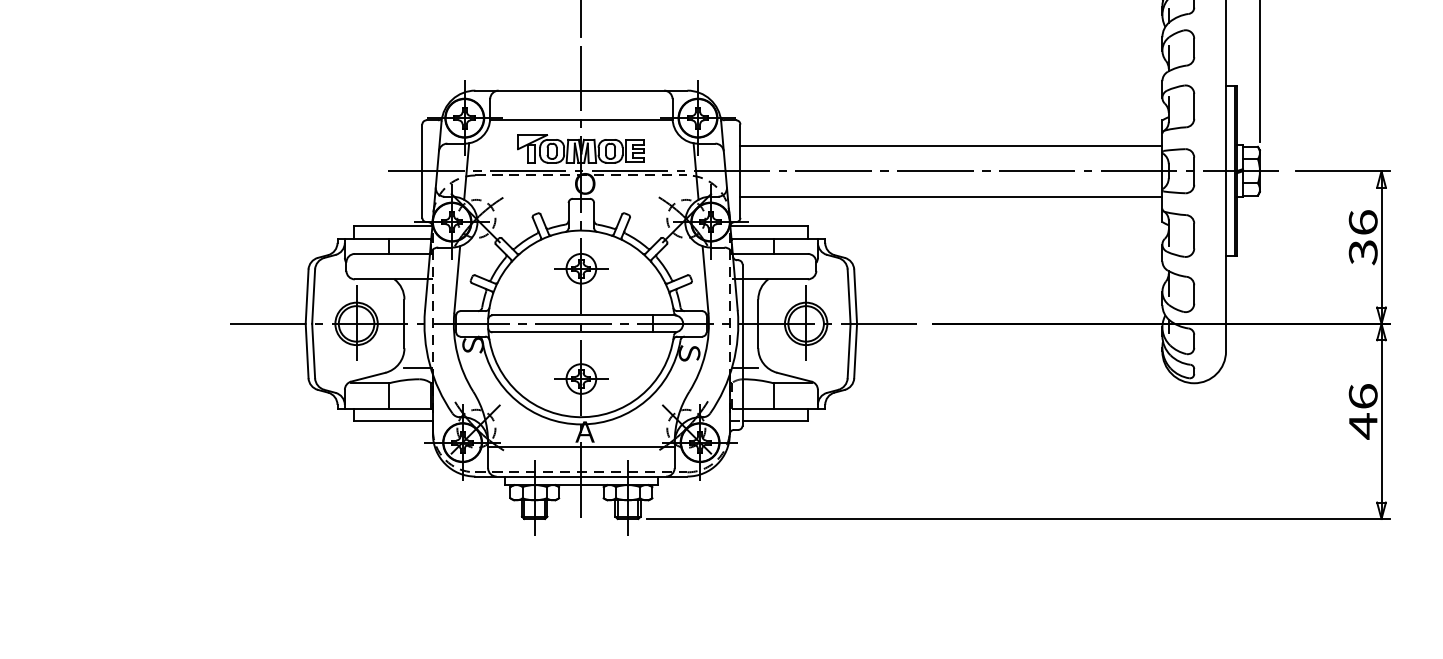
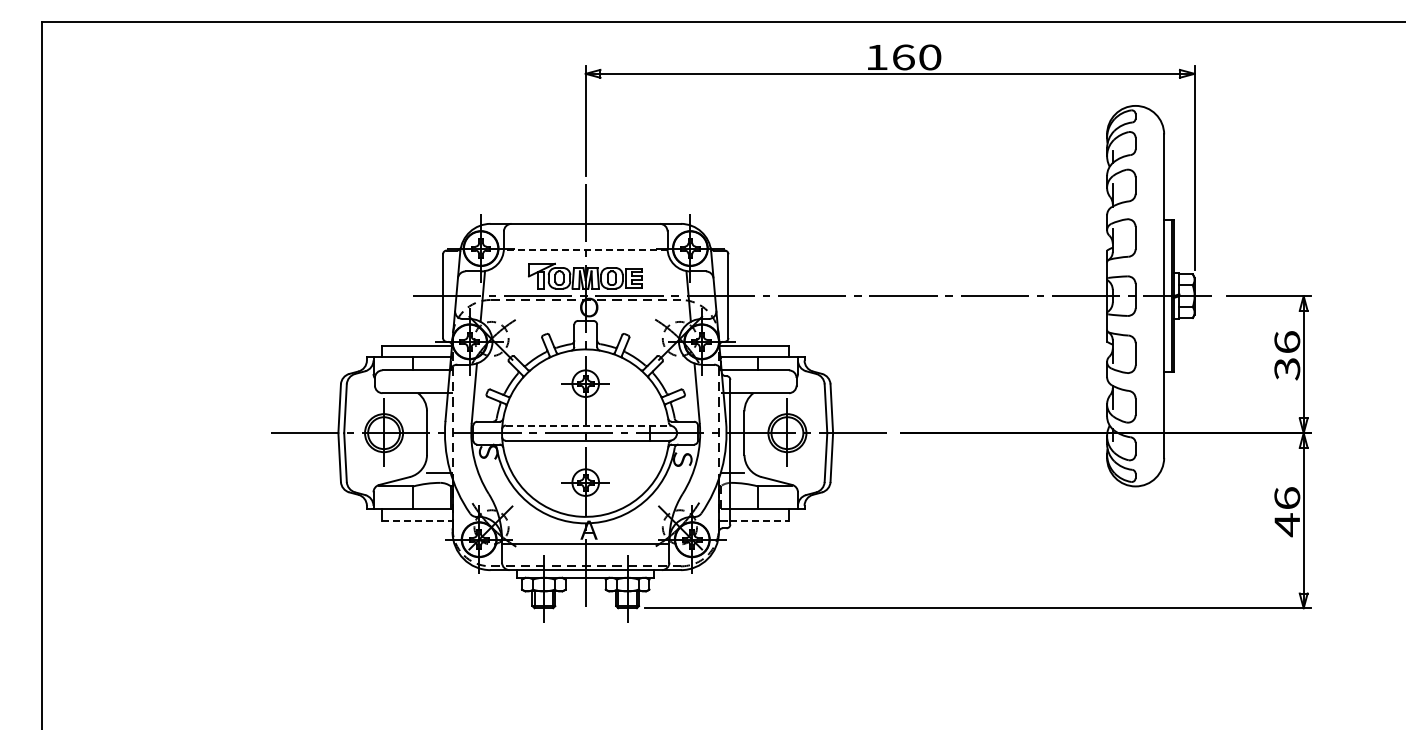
line: (581, 120) -> (585, 250), solid -> dashed
line: (951, 145) -> (917, 273), removed
line: (951, 197) -> (917, 319), removed
line: (583, 315) -> (587, 425), solid -> dashed
line: (393, 421) -> (417, 520), solid -> dashed
line: (776, 421) -> (760, 520), solid -> dashed

